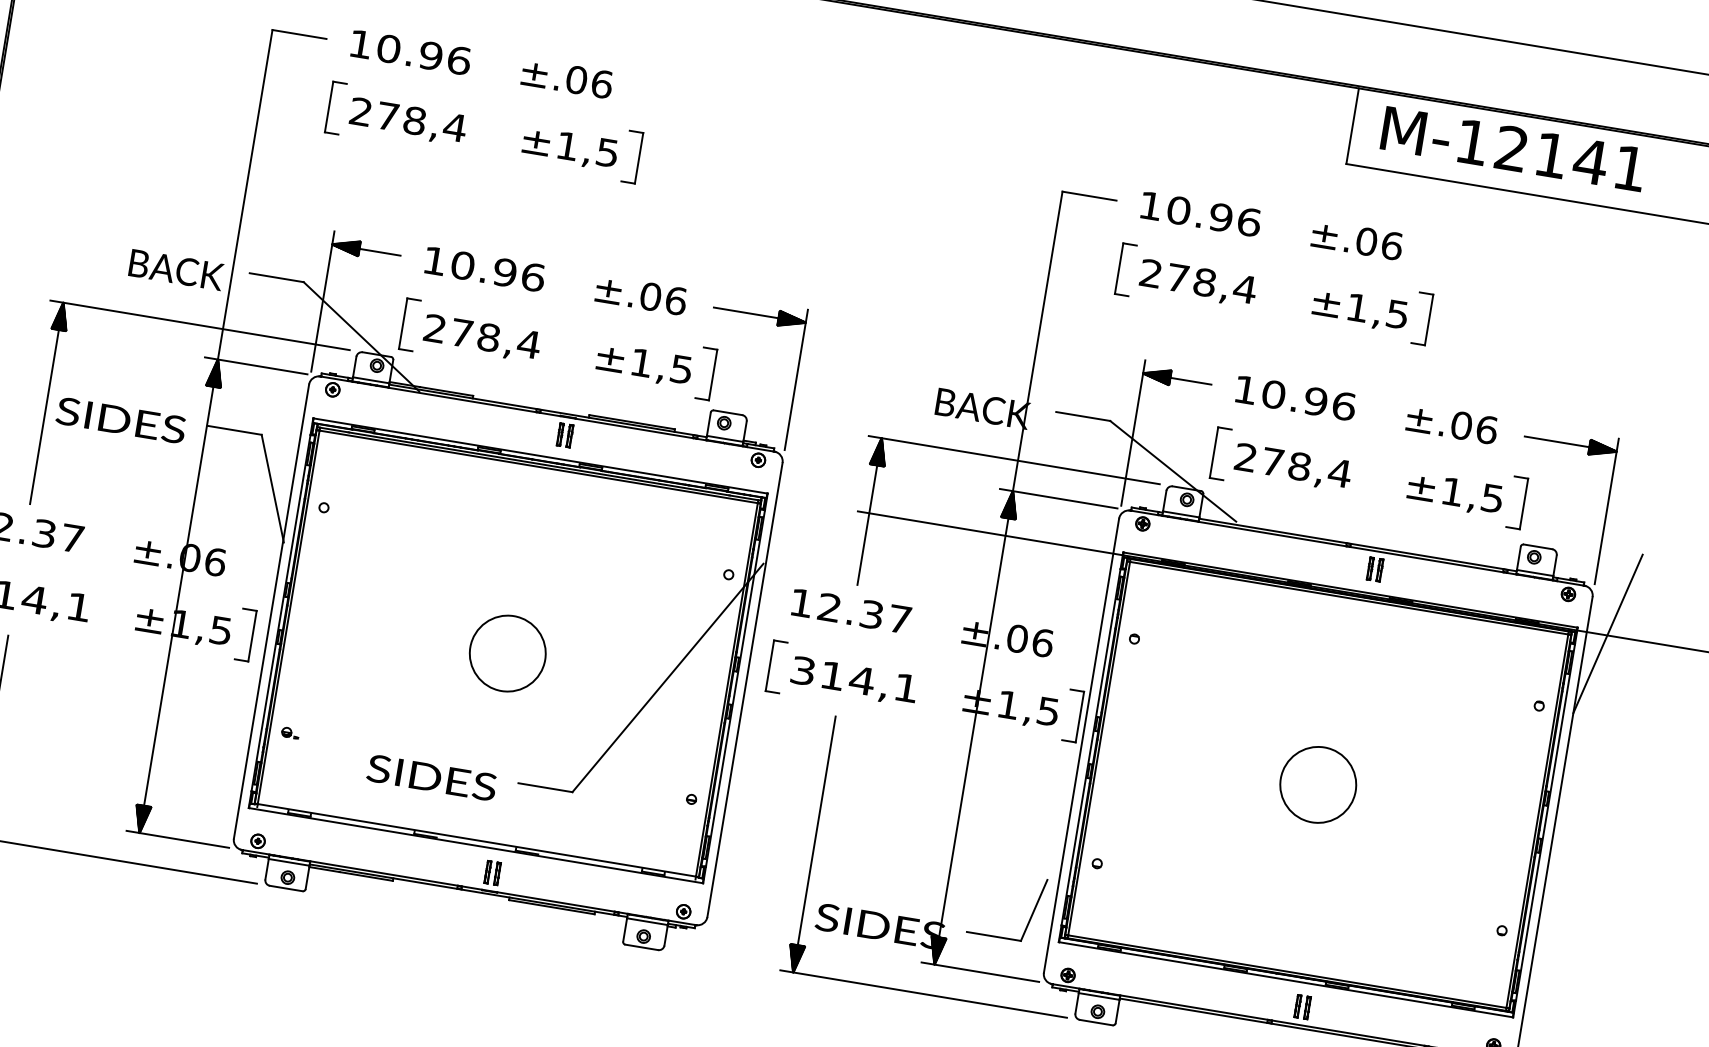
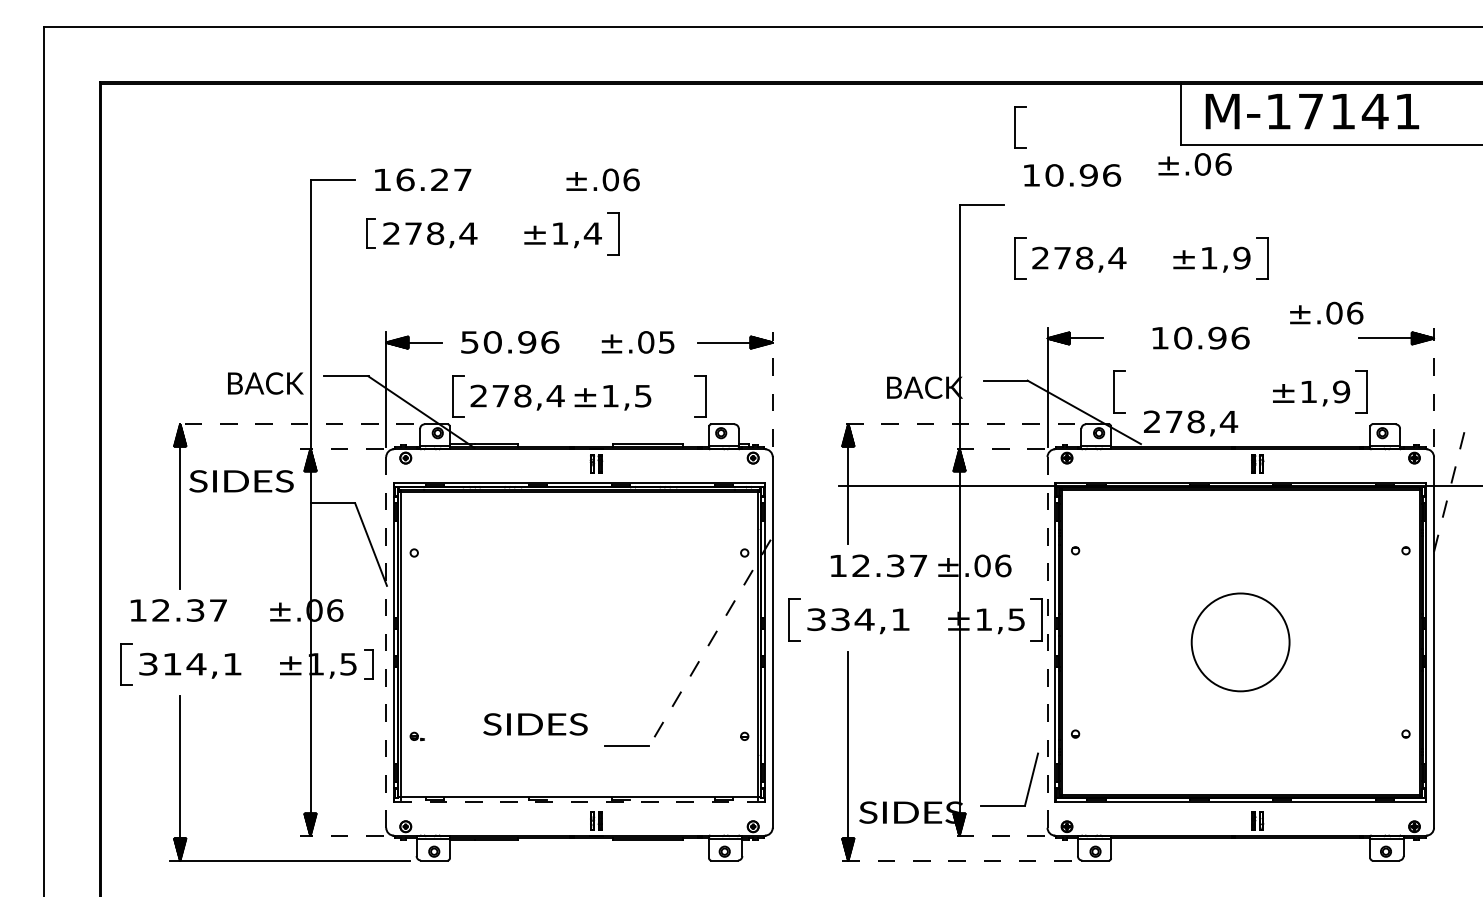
text: (424, 54) -> (434, 179), 10.96 -> 16.27
text: (566, 77) -> (602, 179), moved
part: (336, 107) -> (371, 233), size x0.7
part: (1152, 109) -> (1020, 127), added
text: (1511, 148) -> (1310, 111), M-12141 -> M-17141
text: (607, 152) -> (592, 233), ±1,5 -> ±1,4
text: (1200, 214) -> (1072, 175), moved
text: (1356, 240) -> (1194, 164), moved
text: (434, 261) -> (469, 342), 10.96 -> 50.96
text: (675, 301) -> (666, 342), ±.06 -> ±.05
text: (1397, 313) -> (1241, 257), ±1,5 -> ±1,9
line: (199, 325) -> (291, 424), solid -> dashed
text: (643, 364) -> (612, 397), moved
line: (255, 366) -> (341, 449), solid -> dashed
line: (796, 378) -> (772, 388), solid -> dashed
text: (1295, 397) -> (1200, 337), moved
text: (120, 420) -> (241, 481), moved
text: (1452, 423) -> (1326, 312), moved
line: (1014, 460) -> (956, 424), solid -> dashed
text: (1293, 467) -> (1191, 423), moved
text: (1492, 497) -> (1341, 391), ±1,5 -> ±1,9
line: (1058, 499) -> (996, 449), solid -> dashed
line: (1607, 510) -> (1434, 386), solid -> dashed
line: (272, 610) -> (386, 641), solid -> dashed
text: (850, 610) -> (878, 565), moved
line: (1608, 634) -> (1451, 484), solid -> dashed
part: (245, 635) -> (368, 664), size x0.7
circle: (507, 653) -> (579, 644), removed
text: (832, 675) -> (840, 619), 314,1 -> 334,1
line: (667, 678) -> (709, 643), solid -> dashed
line: (1081, 744) -> (1047, 641), solid -> dashed
text: (431, 777) -> (535, 724), moved
circle: (1317, 784) -> (1240, 642), size x1.6
line: (177, 839) -> (341, 835), solid -> dashed
line: (477, 845) -> (580, 801), solid -> dashed
line: (979, 971) -> (996, 835), solid -> dashed
line: (923, 993) -> (954, 860), solid -> dashed

